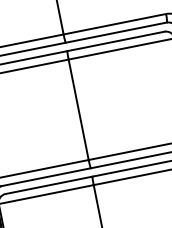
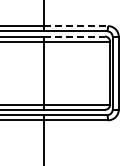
line: (115, 24) -> (76, 26), solid -> dashed
line: (117, 40) -> (75, 36), solid -> dashed

